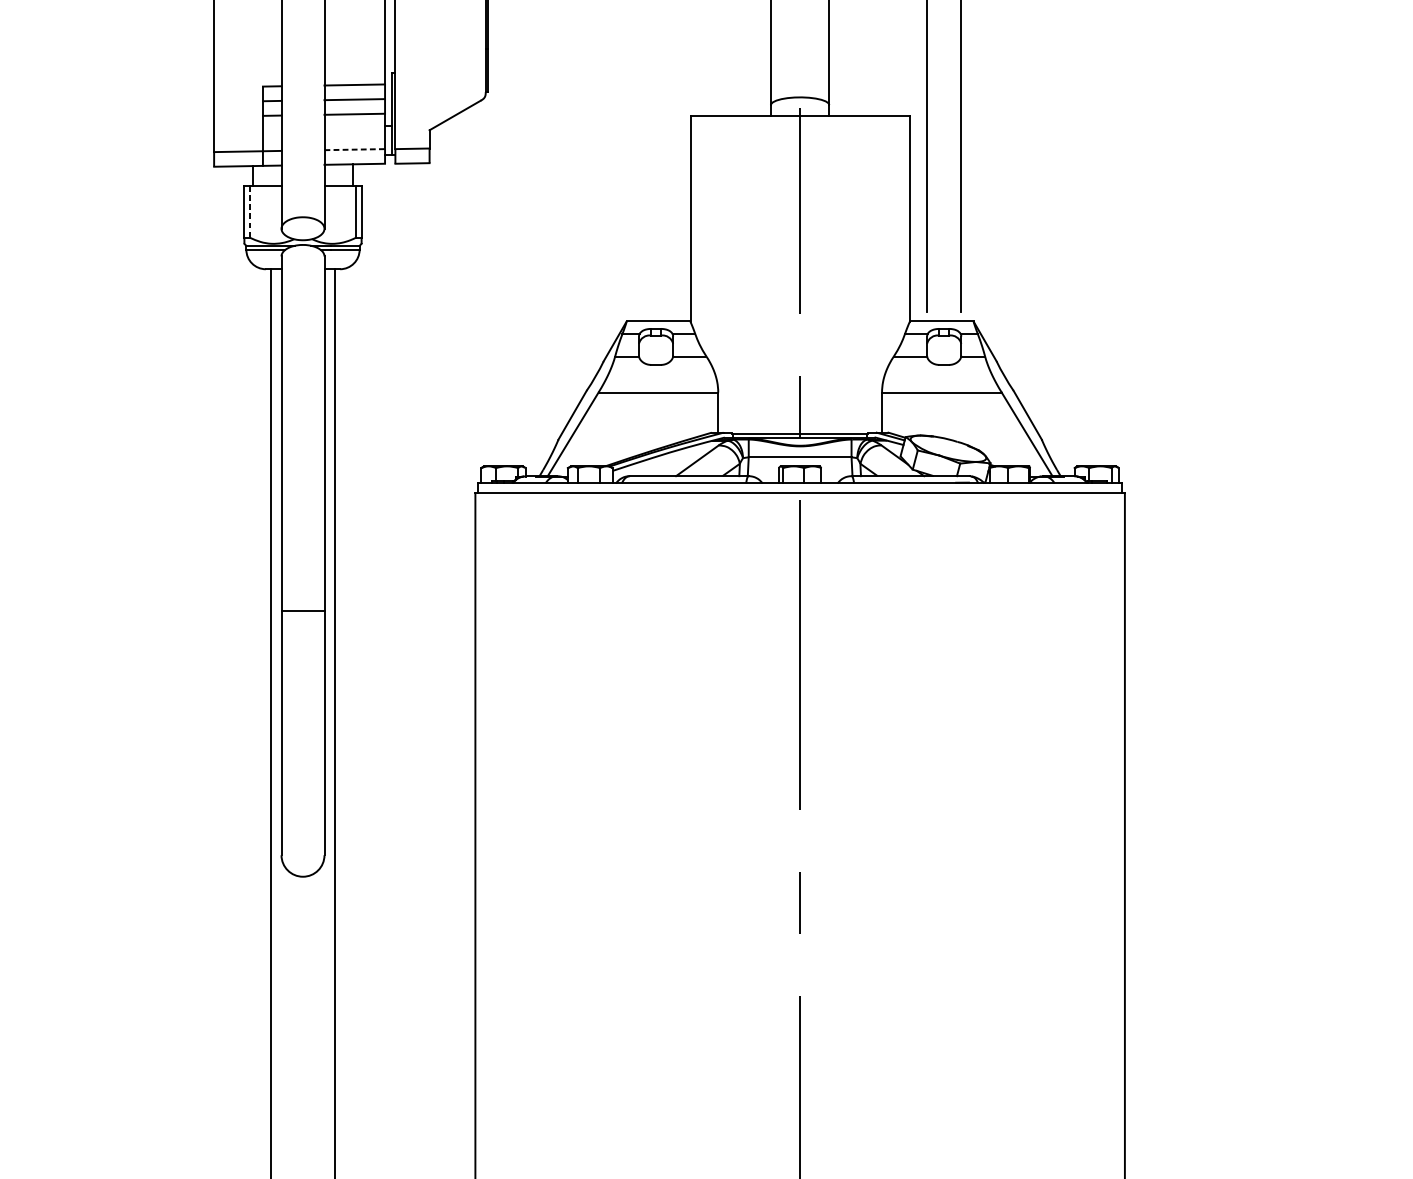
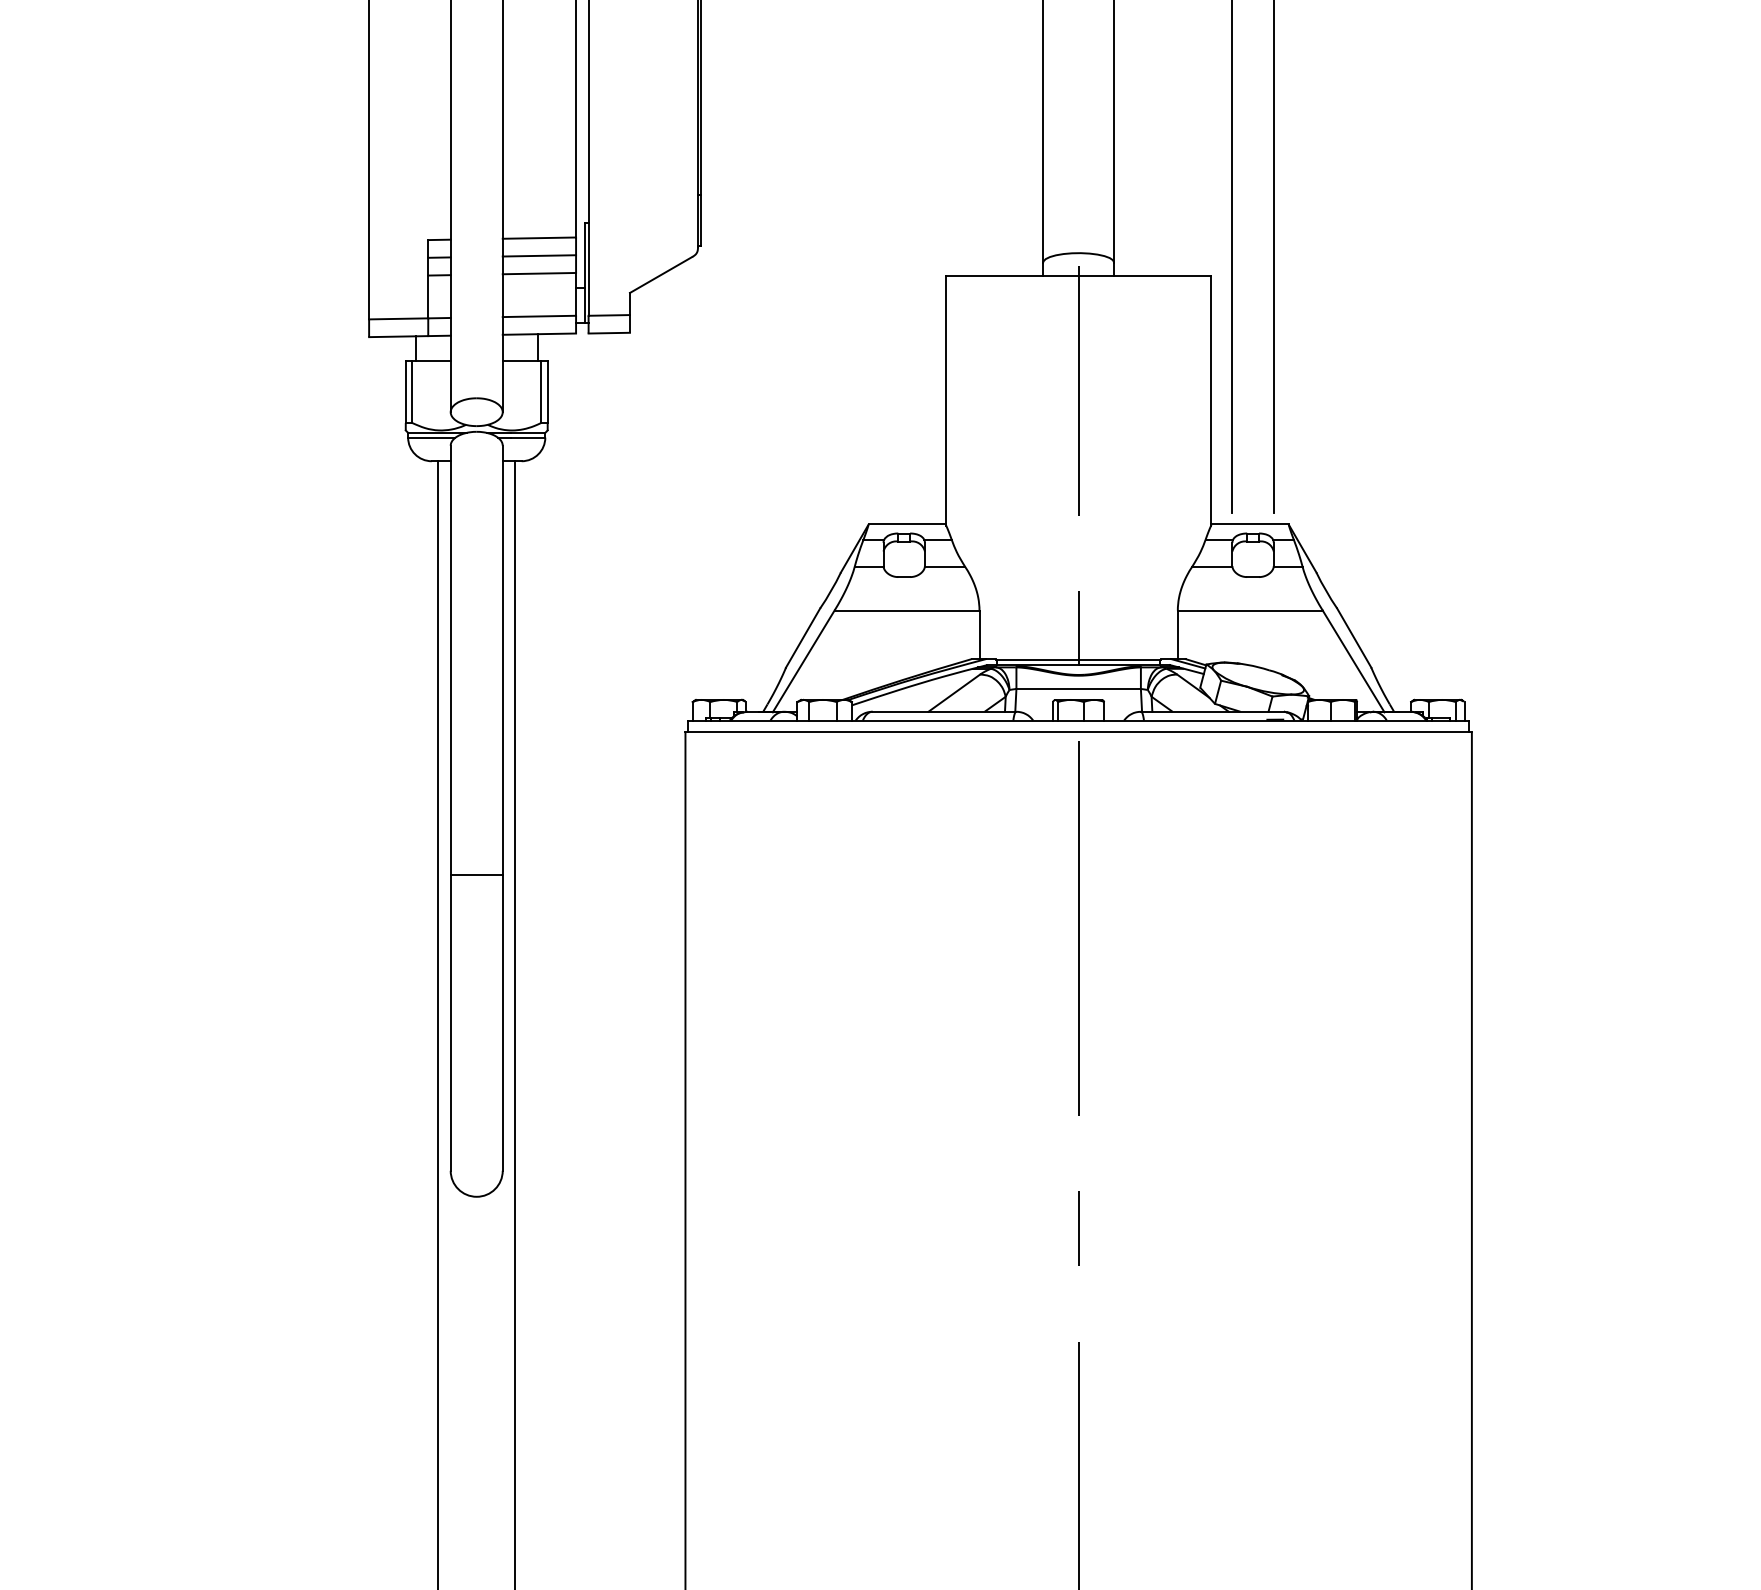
line: (354, 149) -> (539, 316), dashed -> solid
line: (249, 212) -> (412, 392), dashed -> solid

